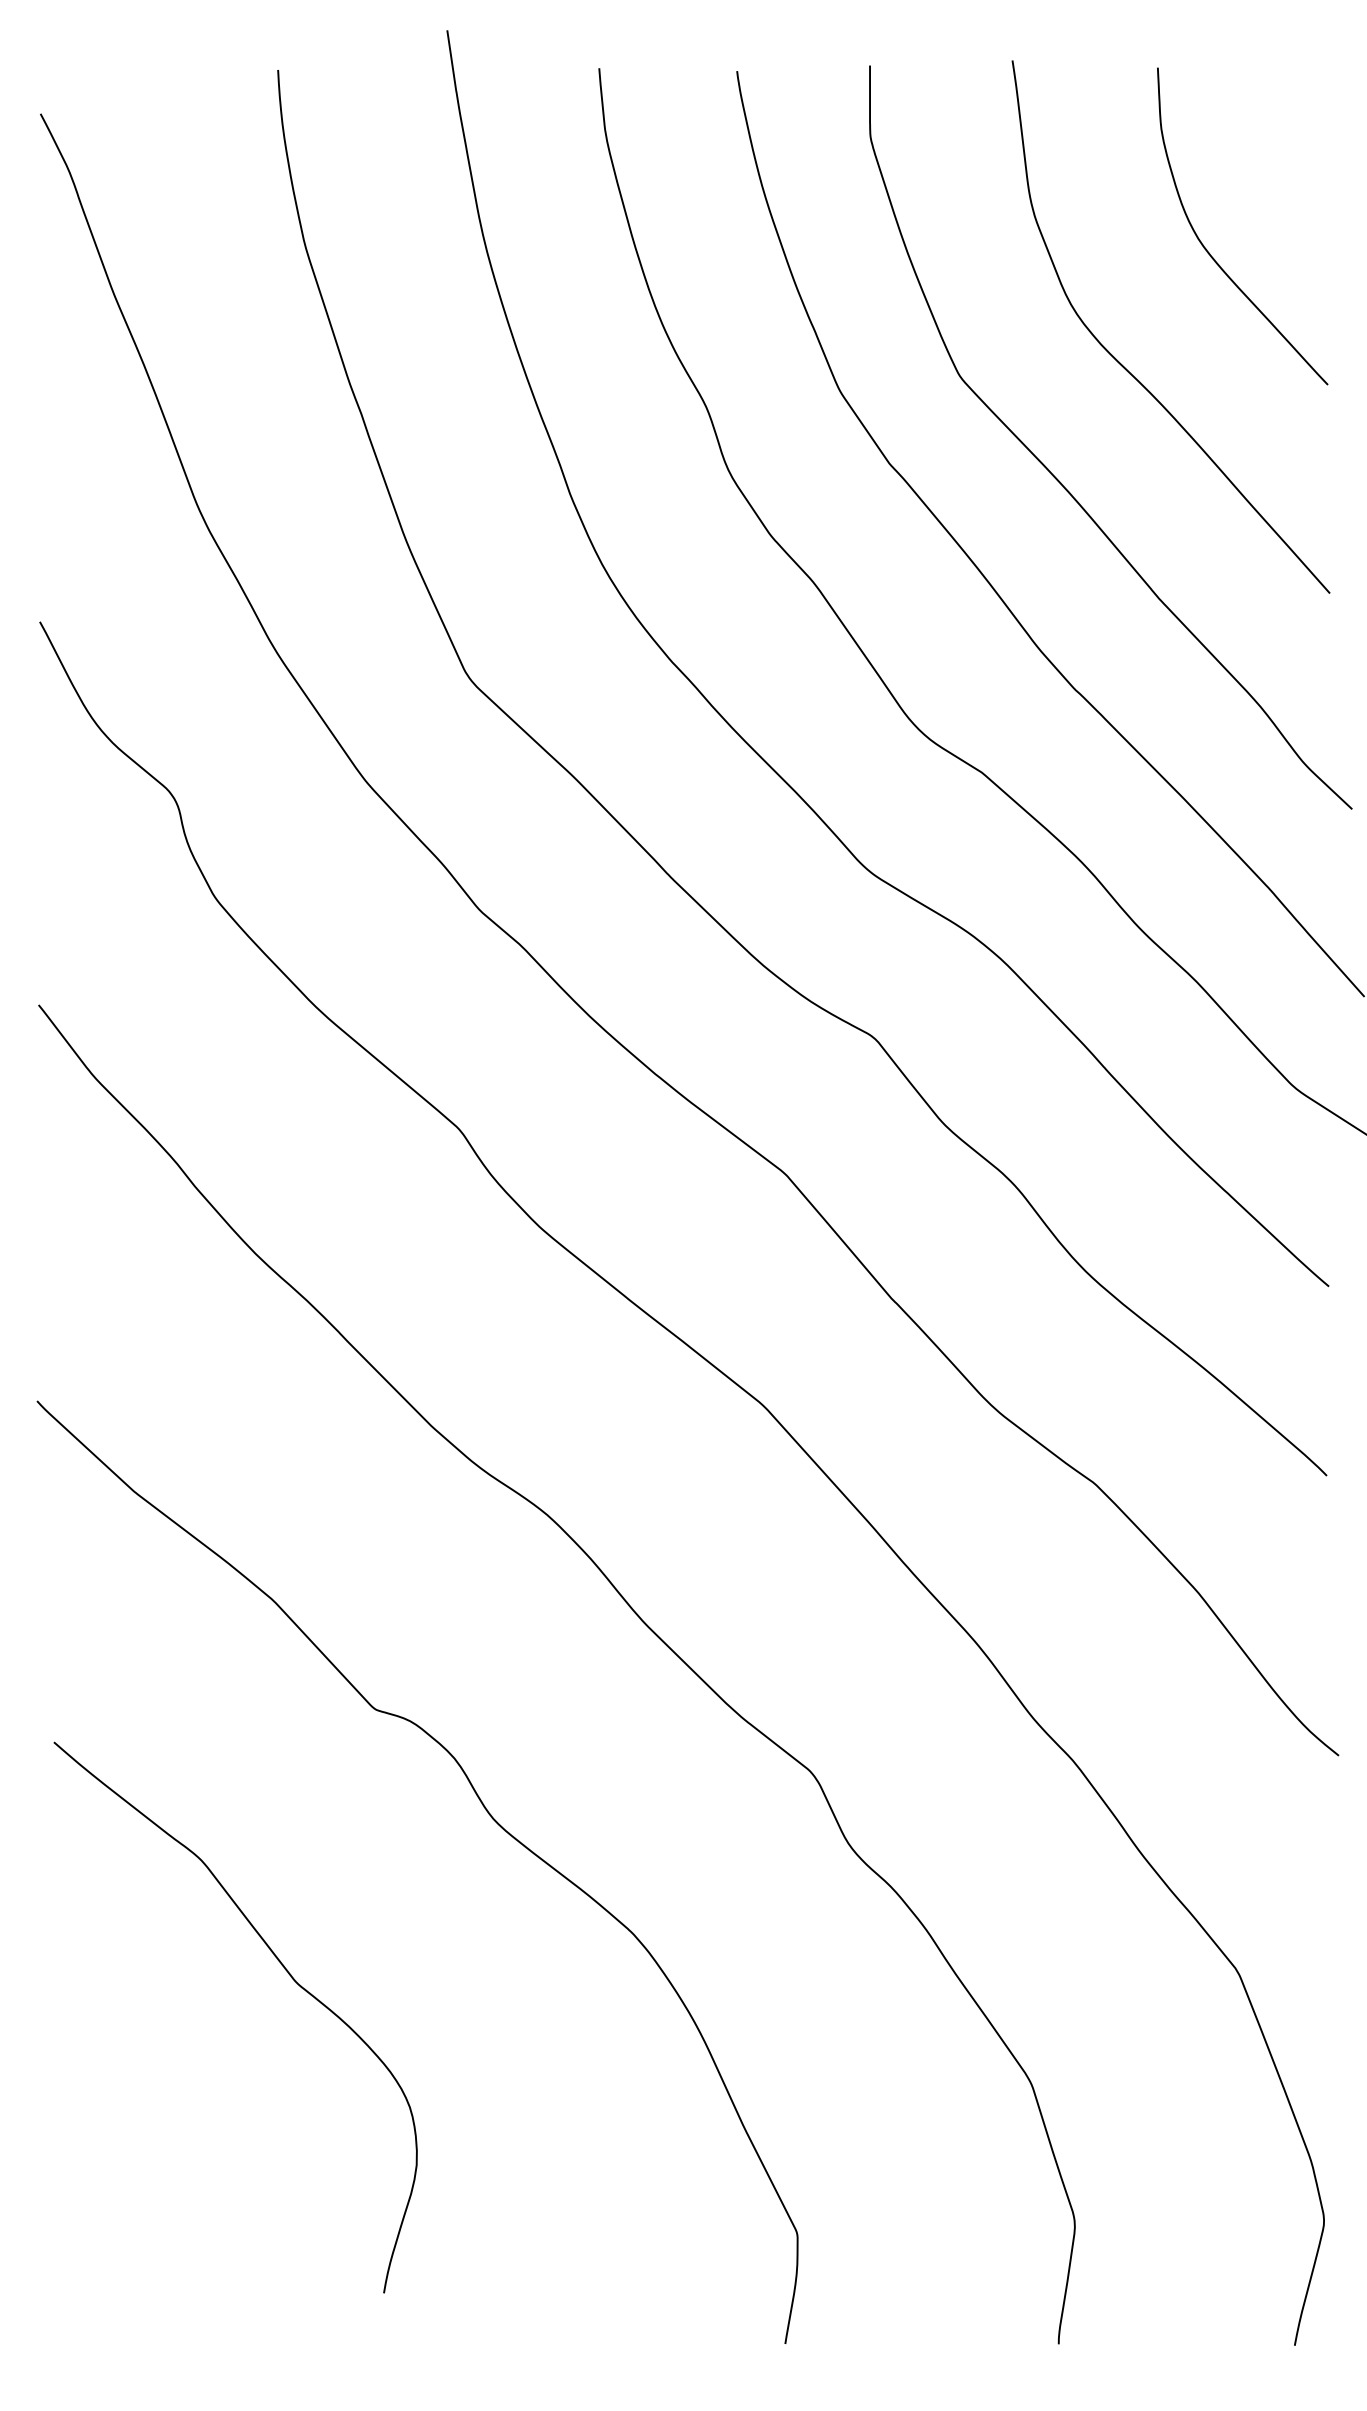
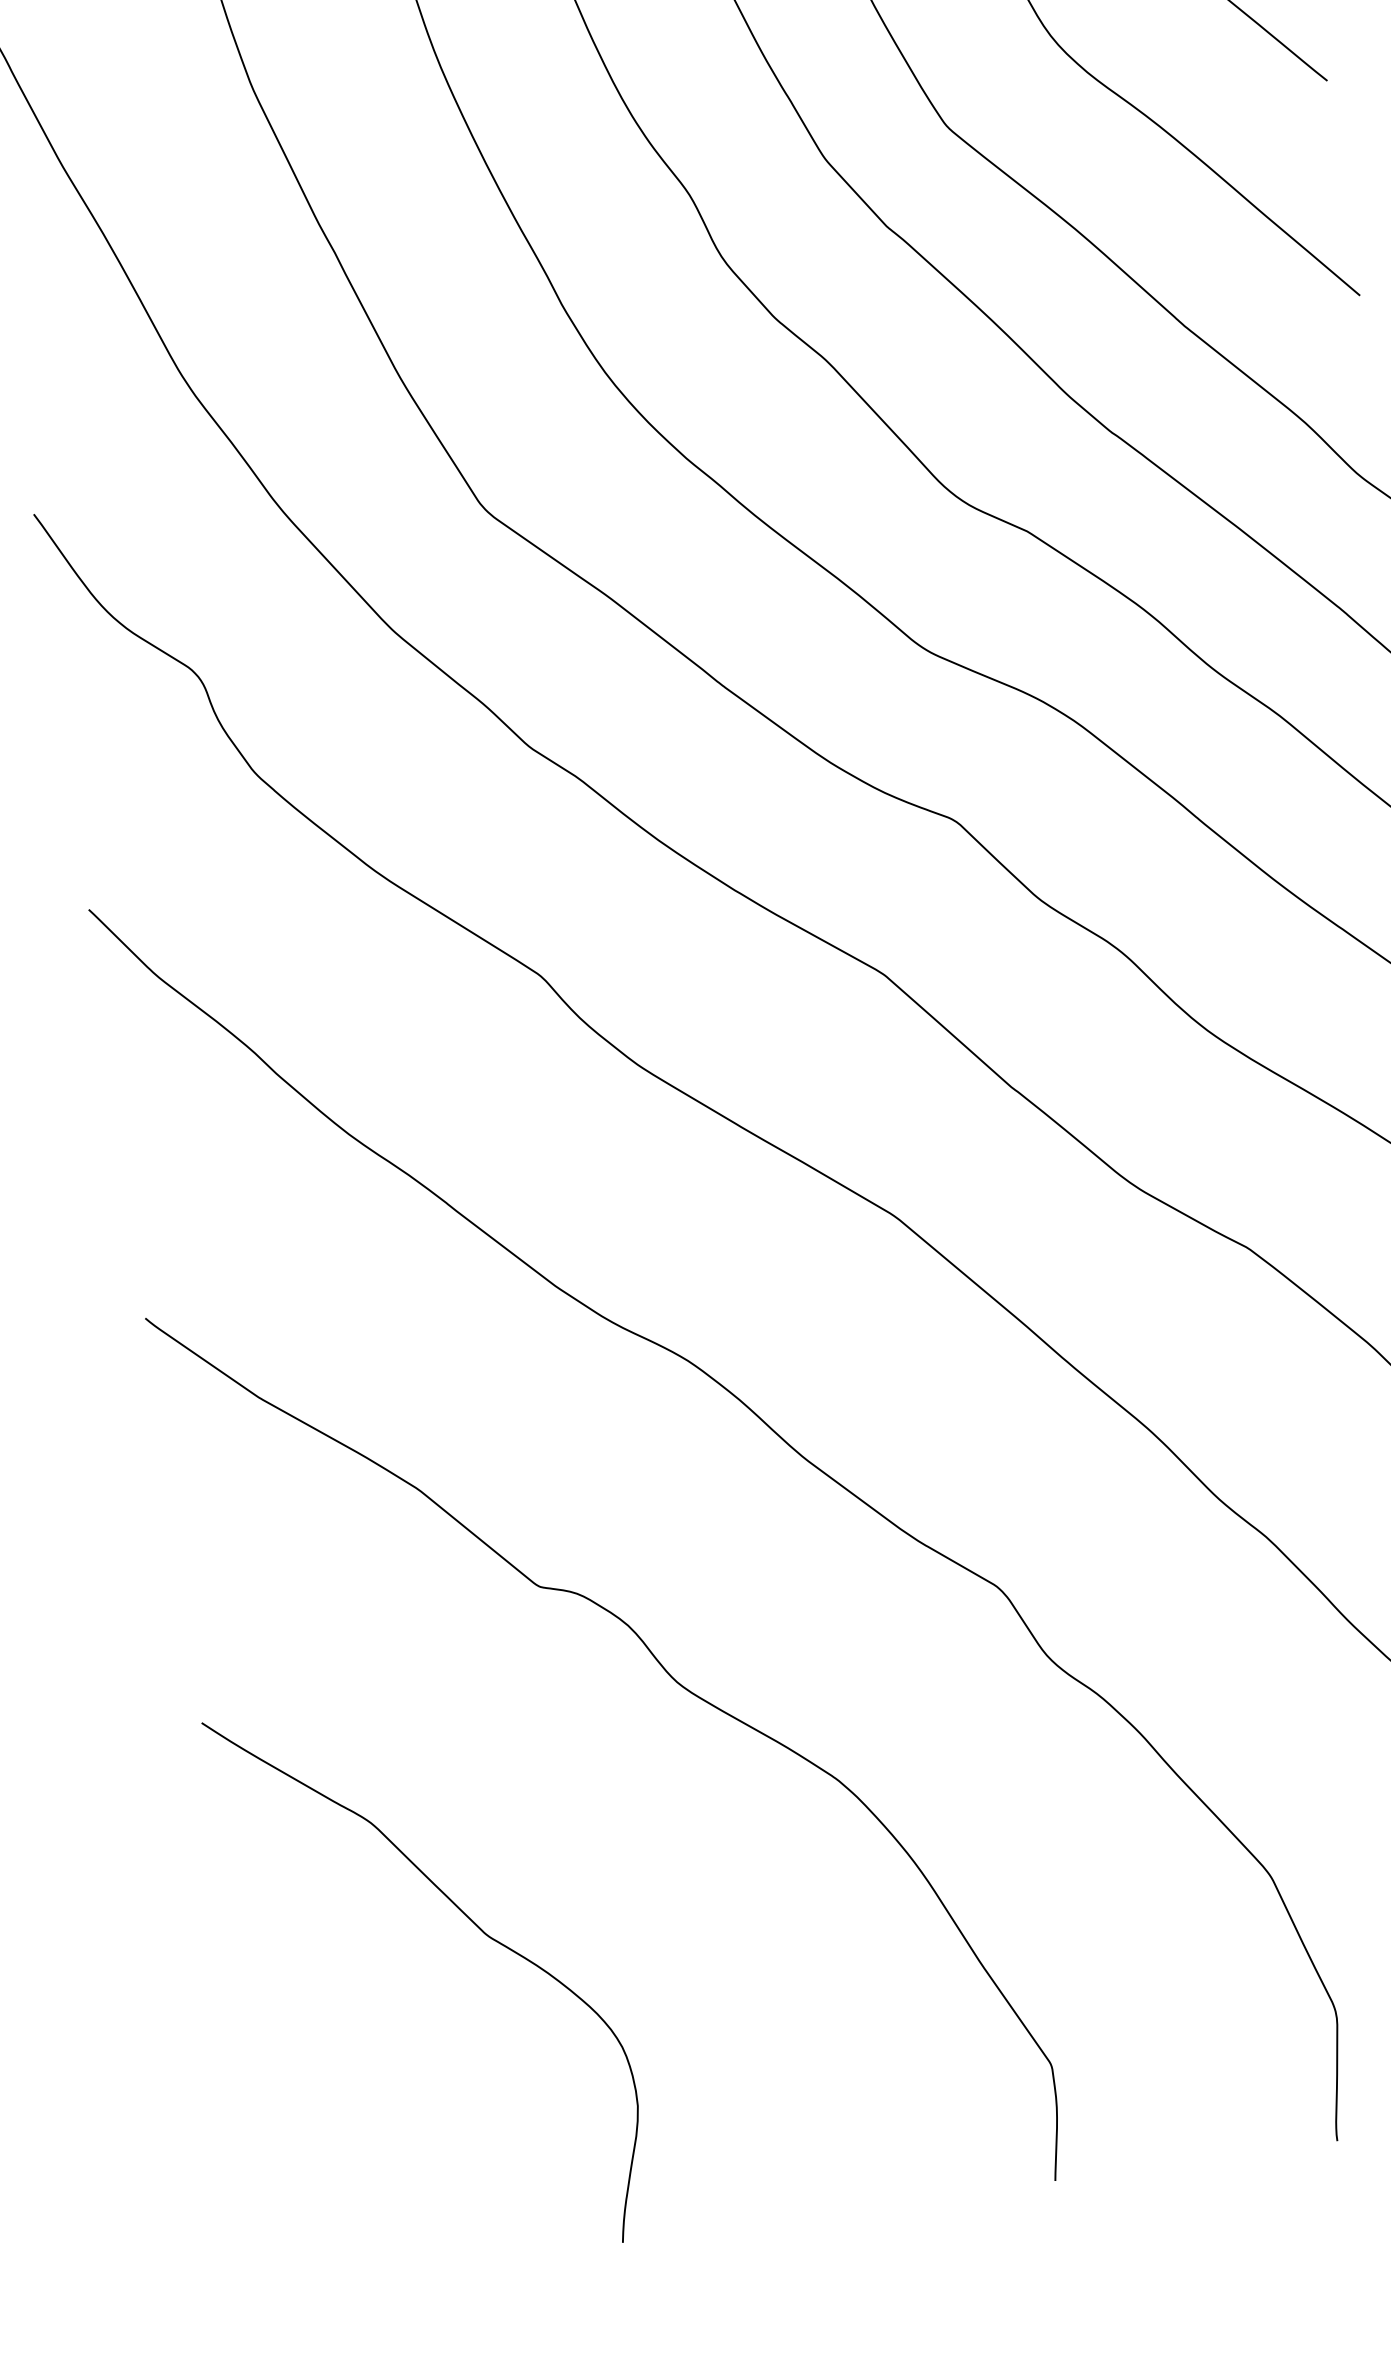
curve: (291, 1978) -> (481, 1931), moved

